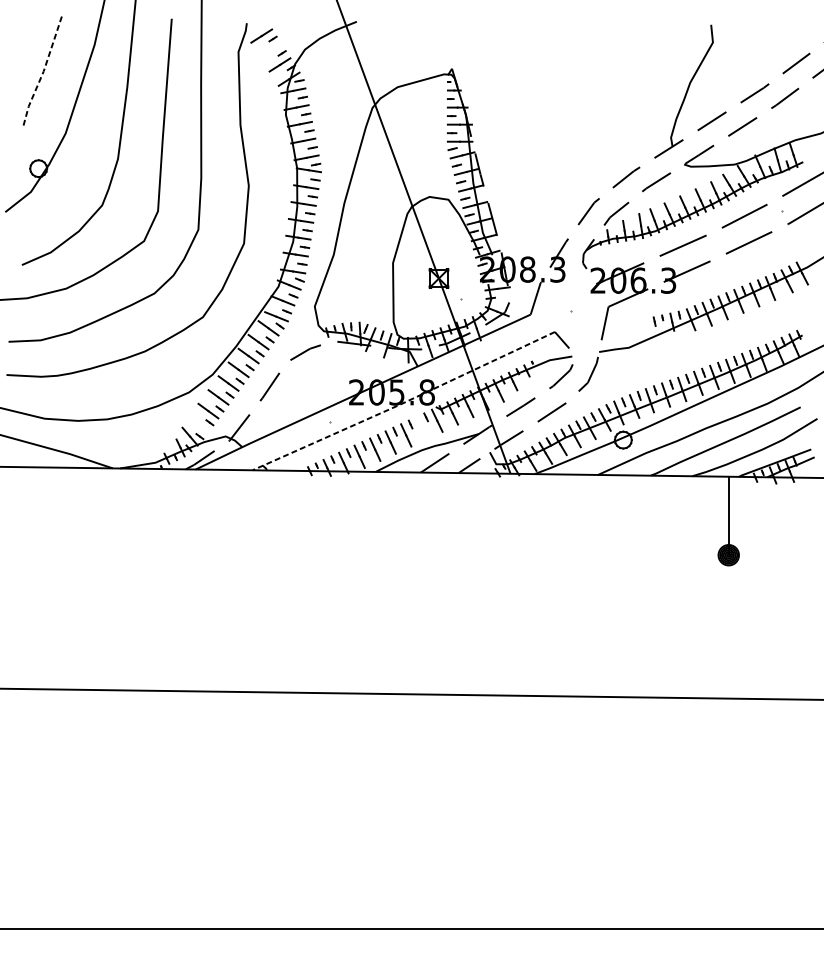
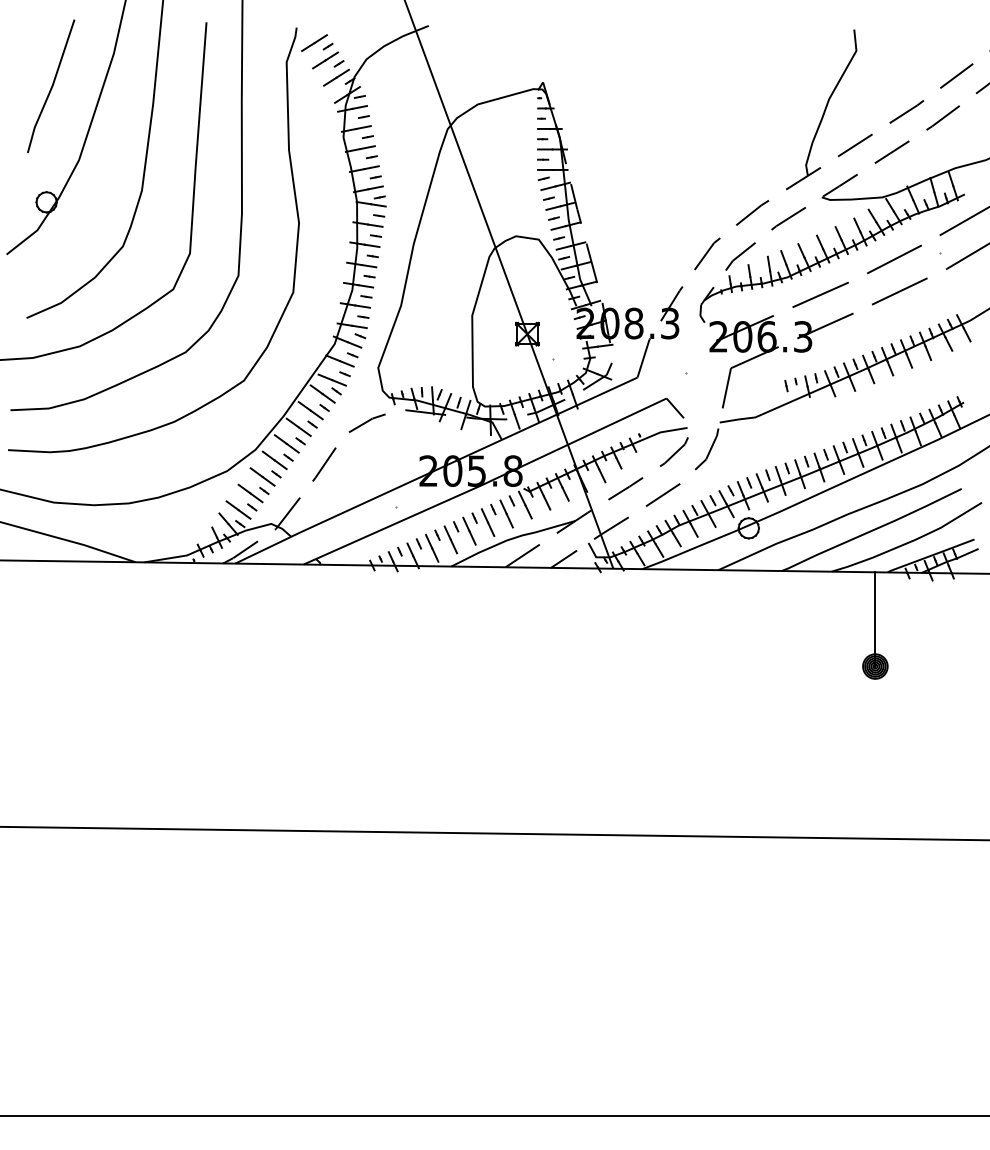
line: (270, 50) -> (325, 60), added
line: (42, 73) -> (51, 87), dashed -> solid
line: (404, 402) -> (485, 483), dashed -> solid
line: (198, 424) -> (238, 509), added
line: (421, 427) -> (506, 513), added

